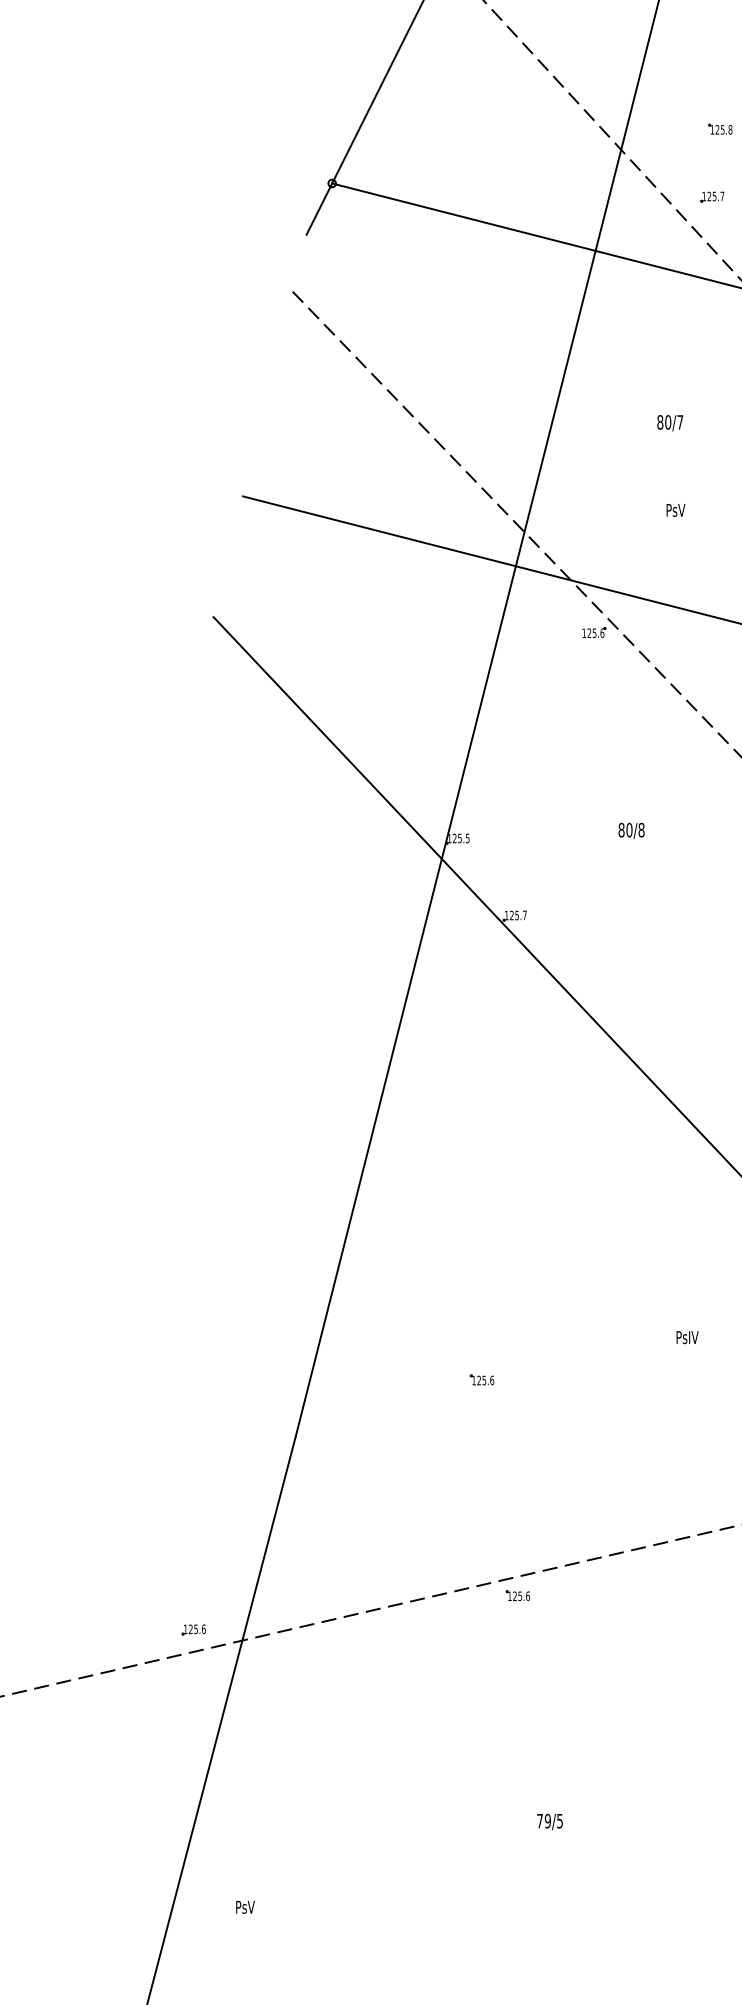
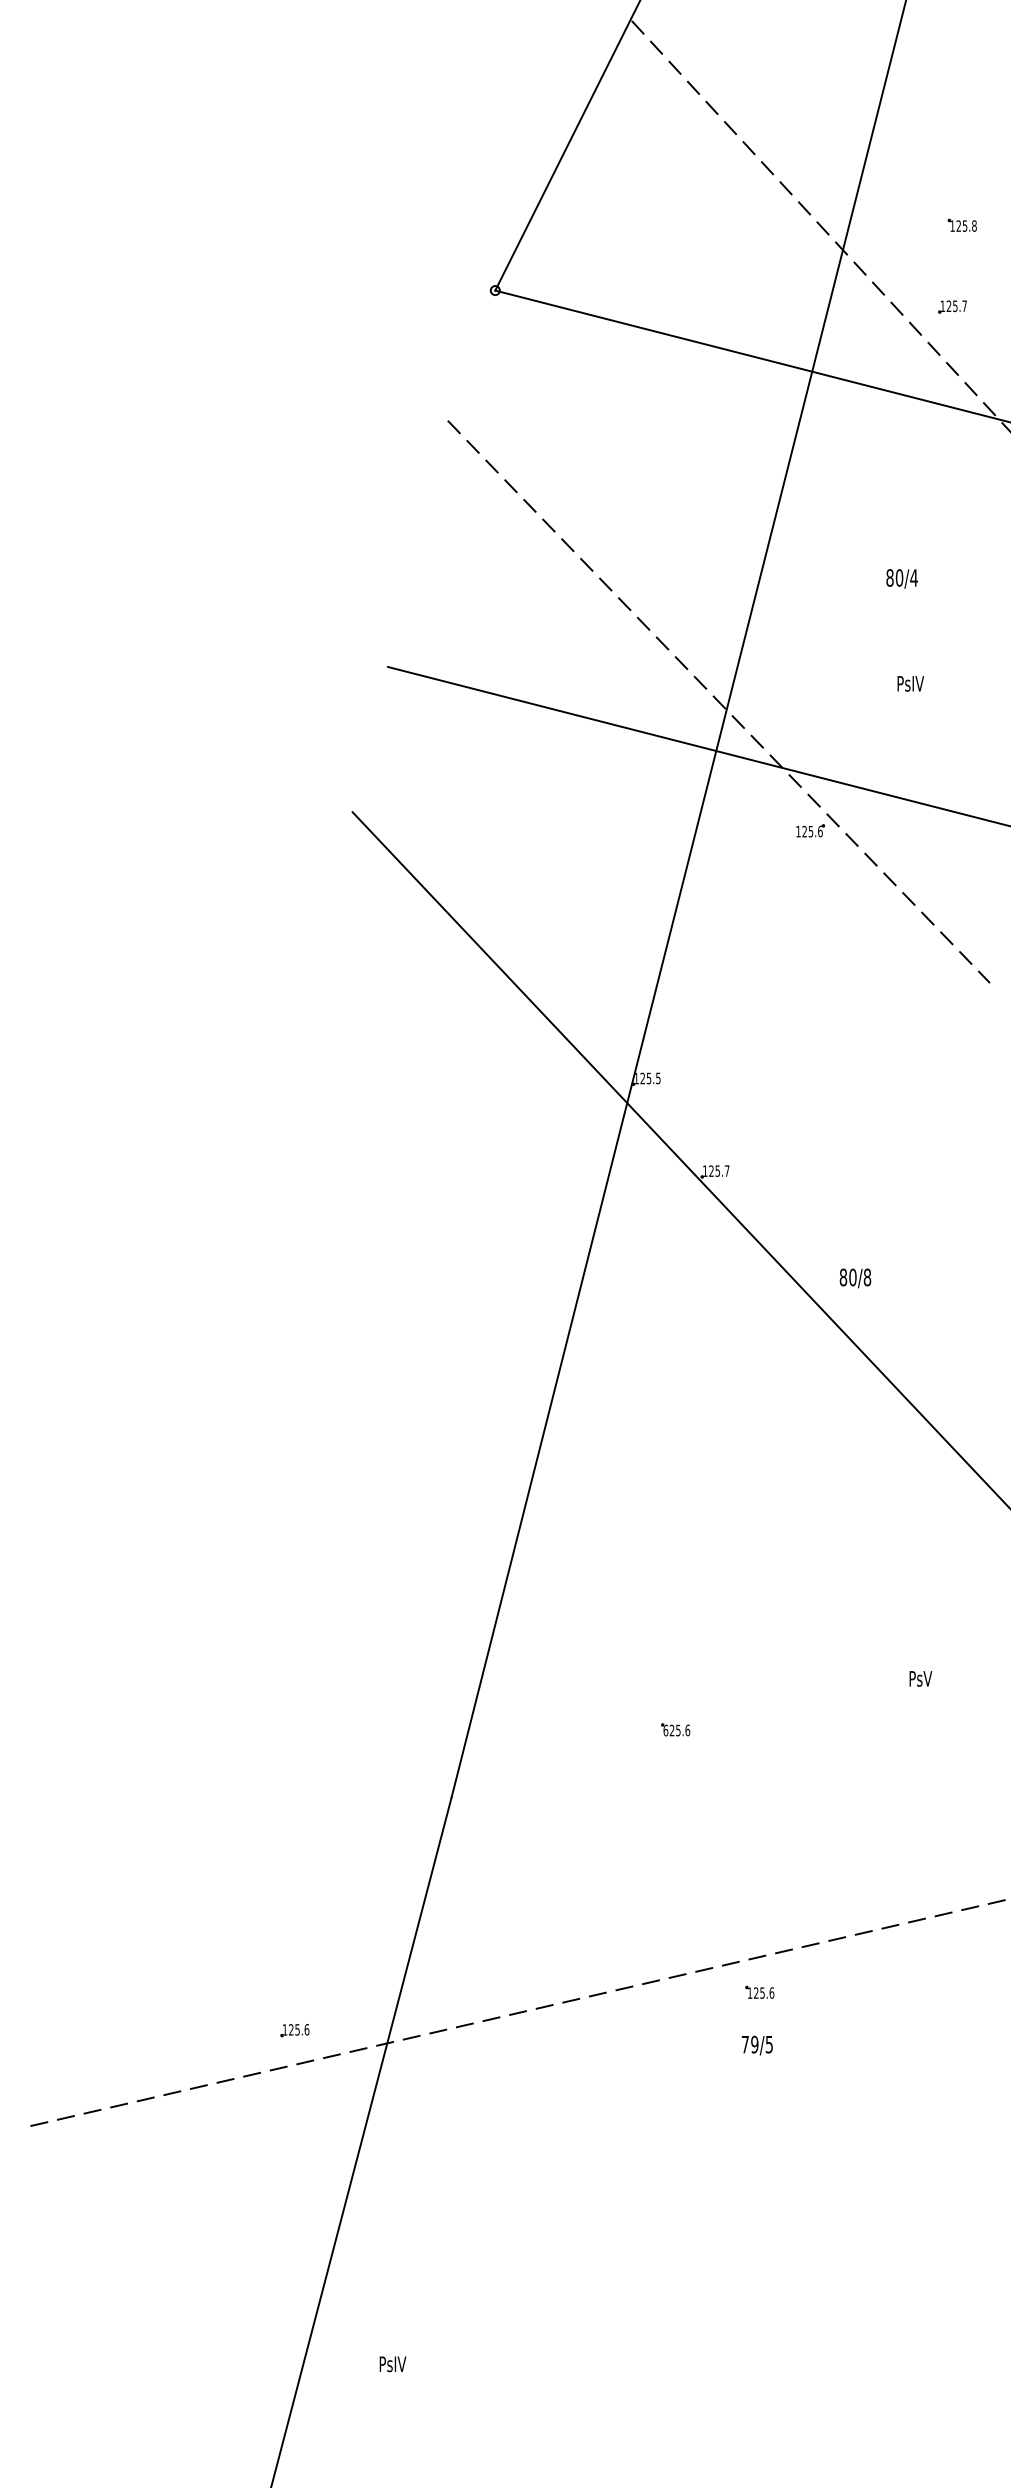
line: (319, 209) -> (479, 321), removed
text: (679, 422) -> (913, 577), 80/7 -> 80/4
text: (683, 510) -> (917, 683), PsV -> PsIV
text: (631, 831) -> (855, 1278), moved
text: (693, 1337) -> (929, 1678), PsIV -> PsV
text: (473, 1380) -> (665, 1730), 125.6 -> 625.6
part: (517, 1594) -> (759, 1991), moved
part: (193, 1629) -> (294, 2030), moved
text: (549, 1821) -> (756, 2045), moved
text: (252, 1906) -> (399, 2363), PsV -> PsIV

